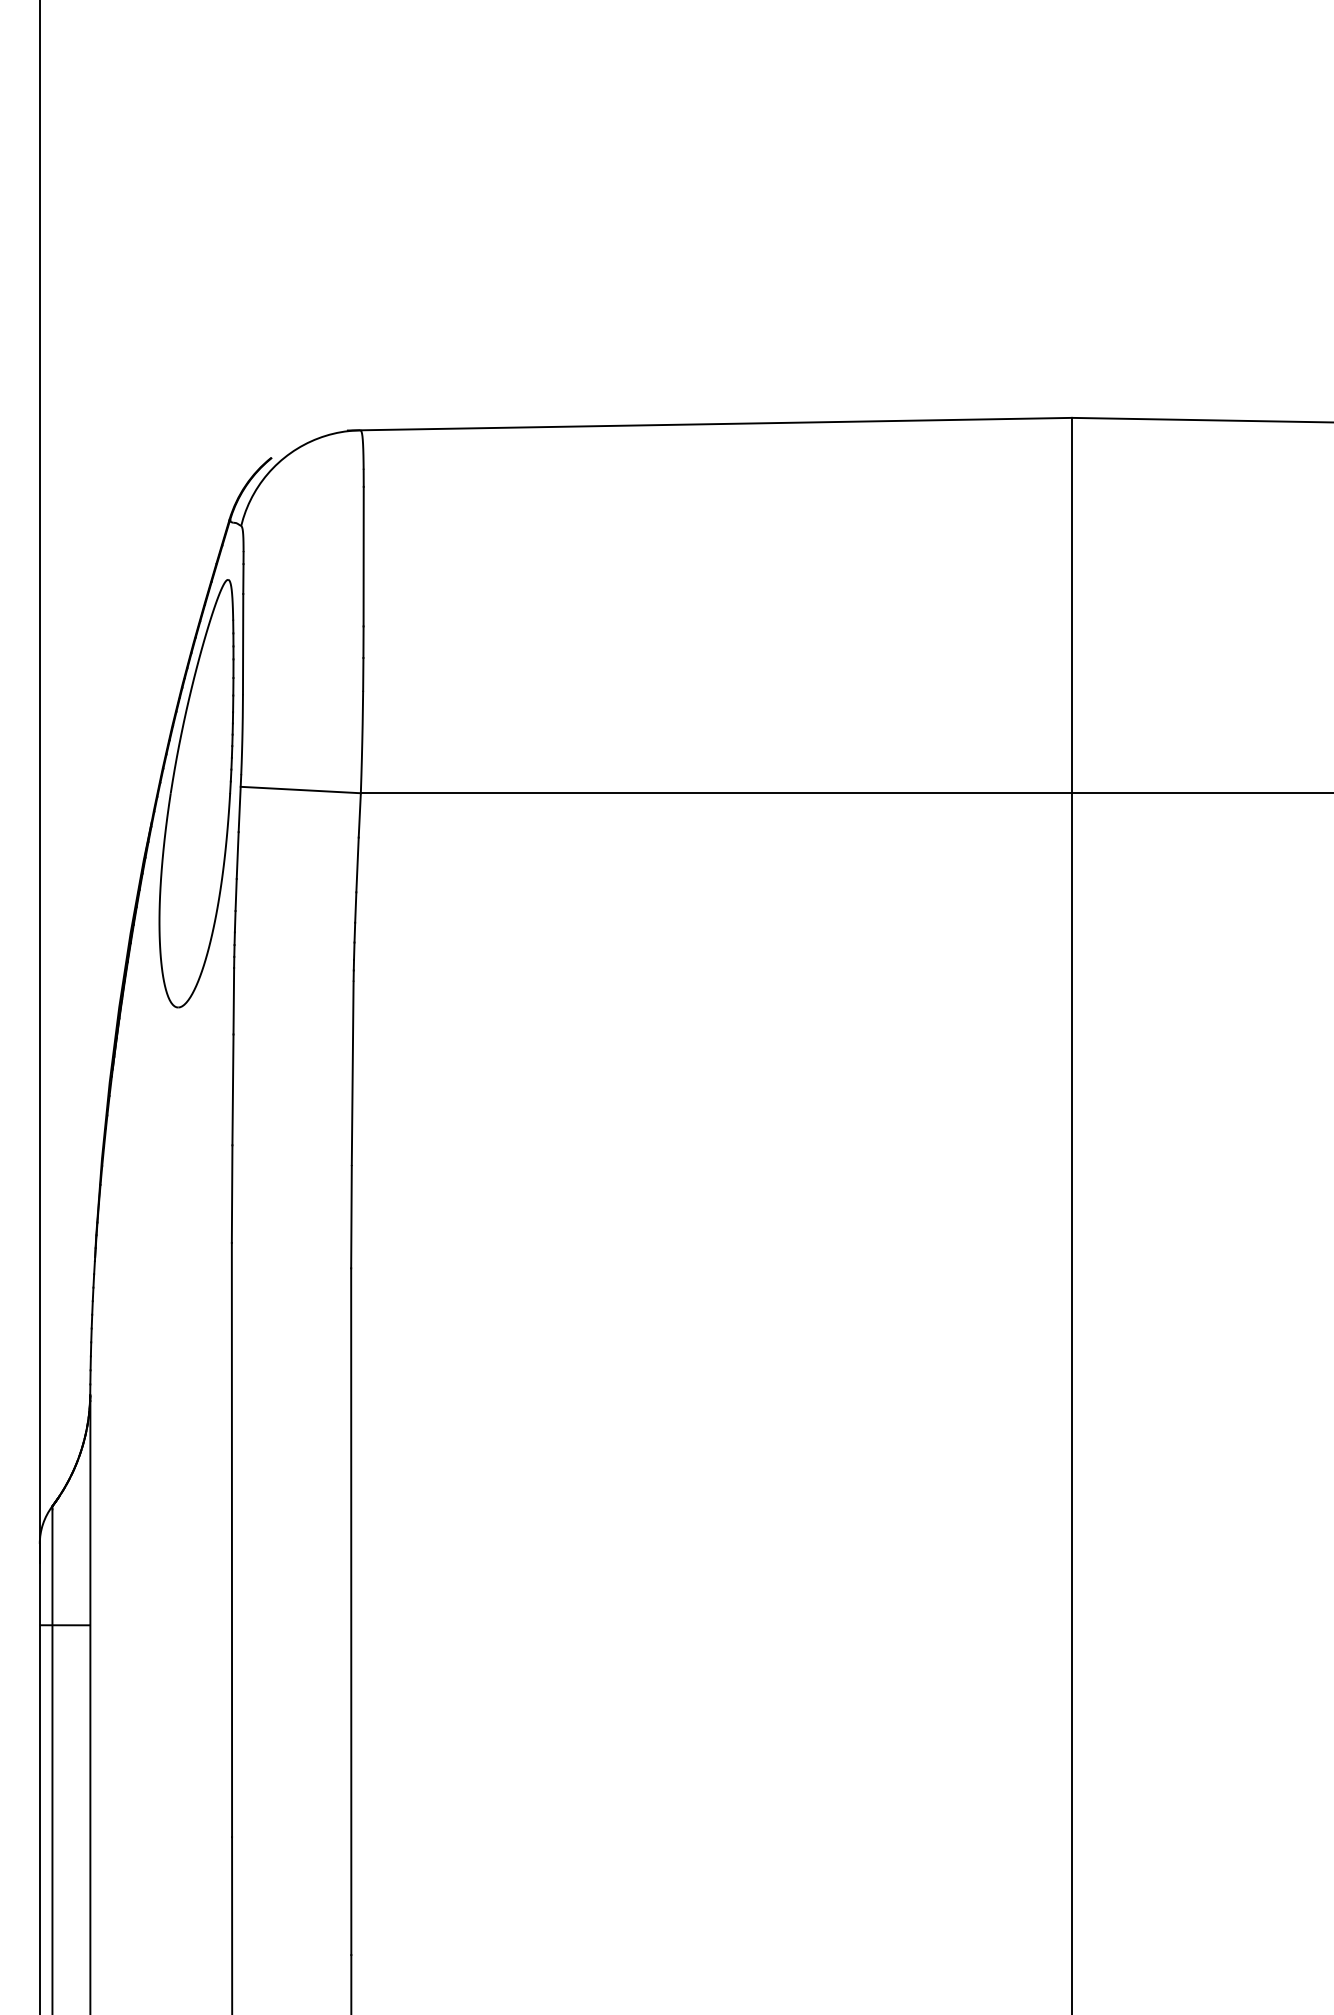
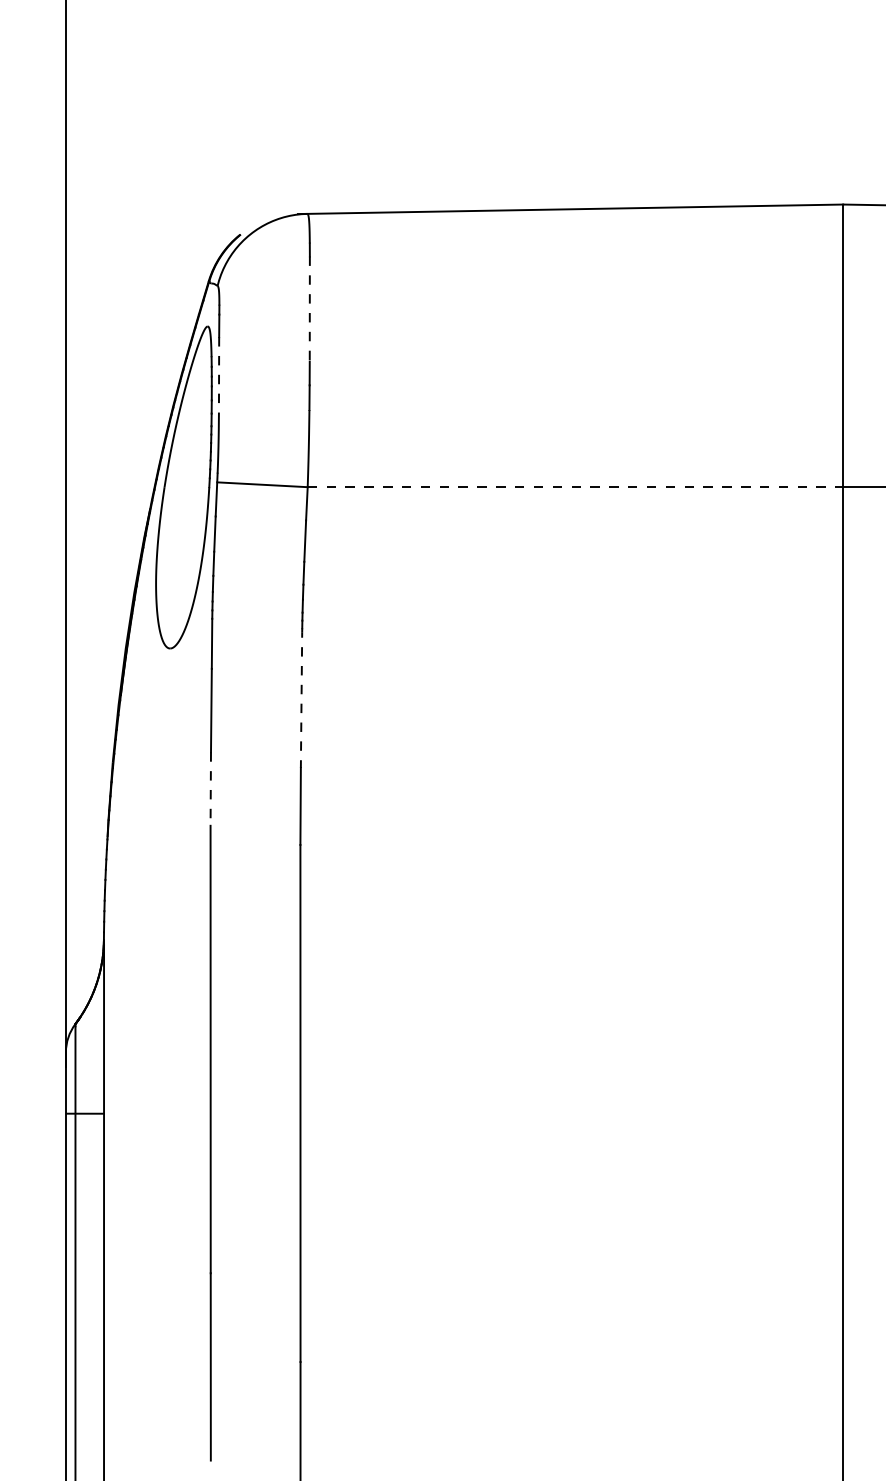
line: (363, 556) -> (309, 308), solid -> dashed
line: (243, 644) -> (219, 375), solid -> dashed
line: (716, 793) -> (575, 487), solid -> dashed
line: (352, 1072) -> (301, 697), solid -> dashed
line: (232, 1194) -> (211, 789), solid -> dashed

